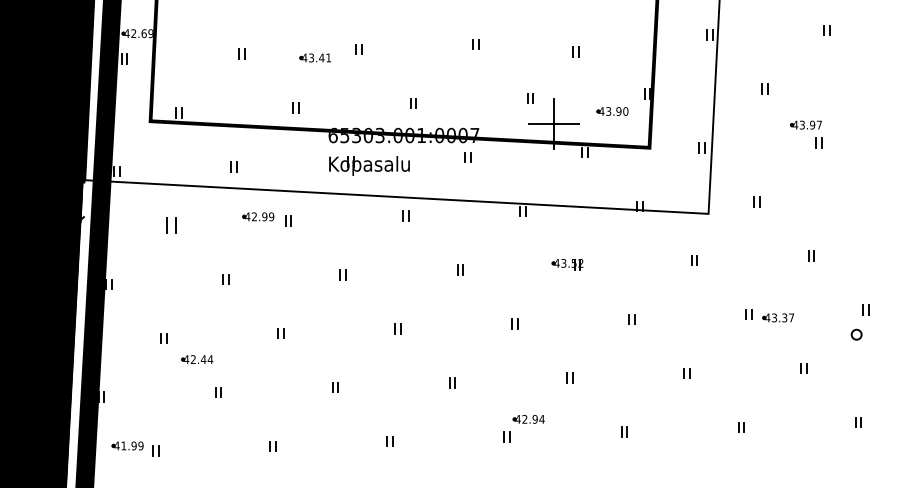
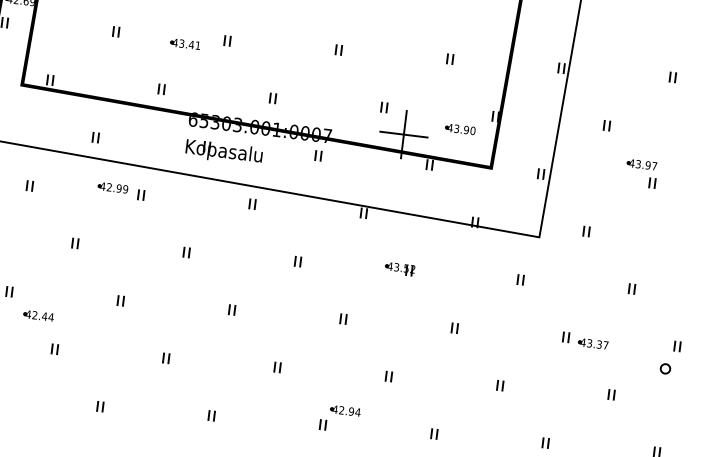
part: (575, 51) -> (449, 58), moved
part: (171, 225) -> (29, 185), size x0.62

